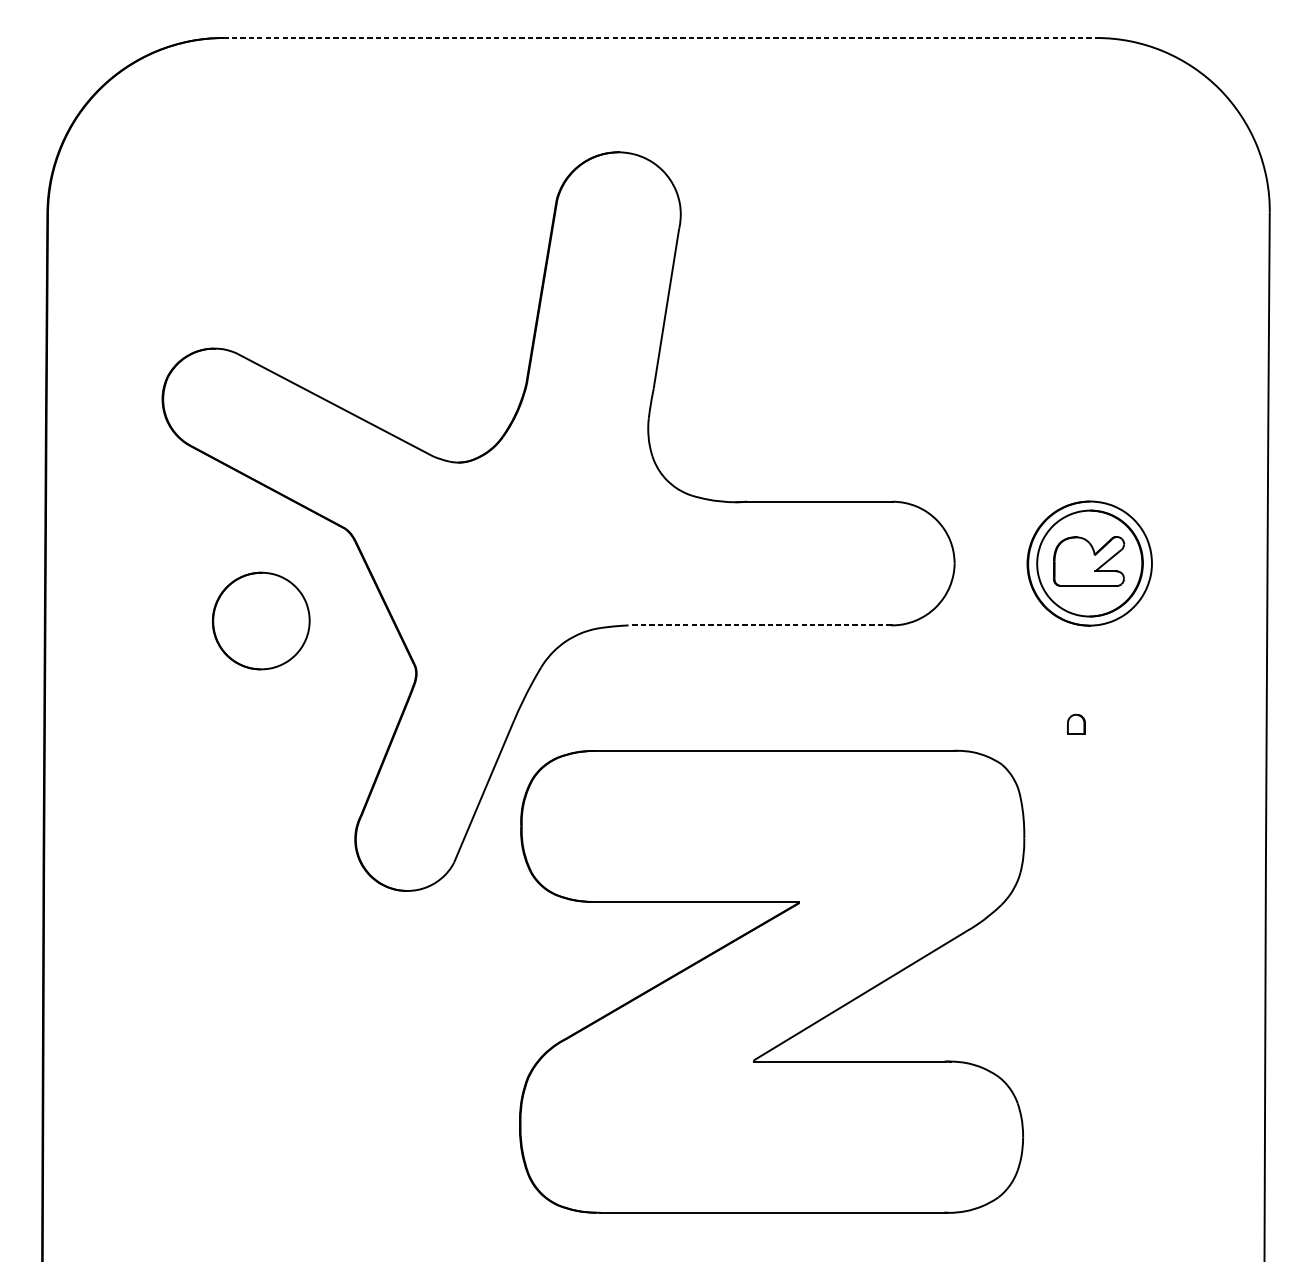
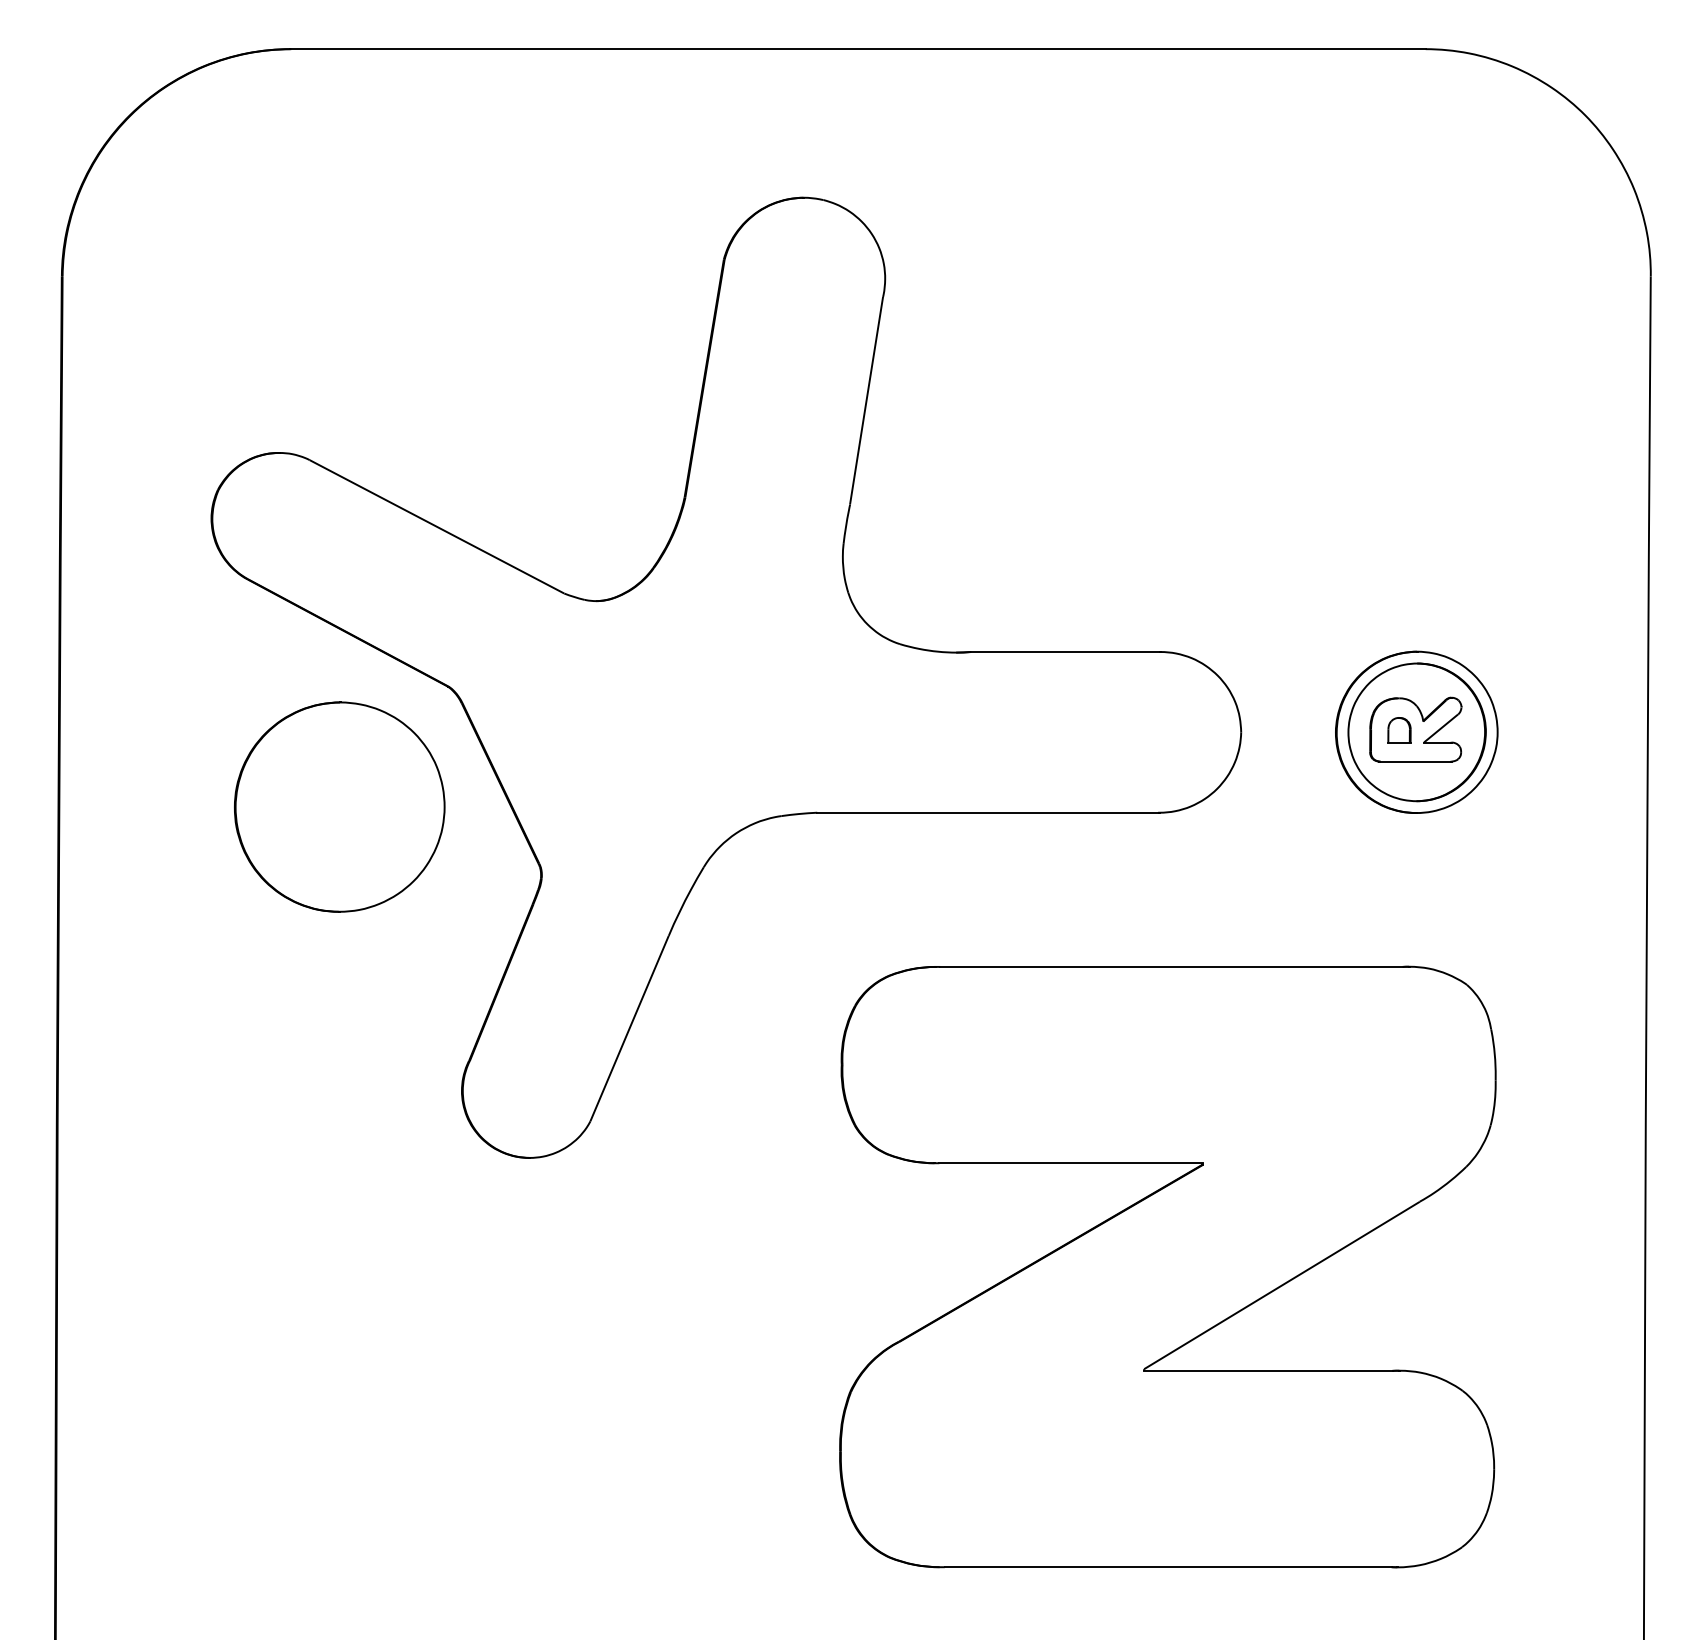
line: (660, 38) -> (858, 49), dashed -> solid
part: (261, 620) -> (339, 806), size x1.67
line: (760, 625) -> (988, 812), dashed -> solid
part: (1076, 724) -> (1399, 730), moved
part: (771, 981) -> (1167, 1266), moved

